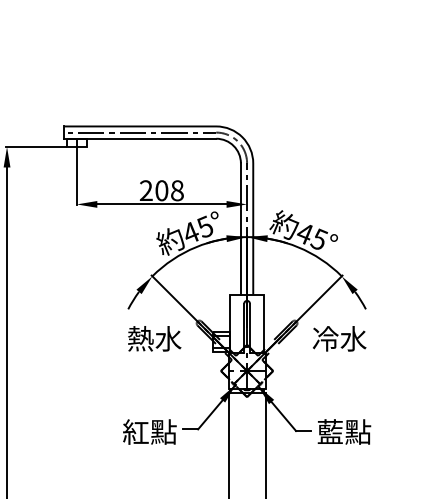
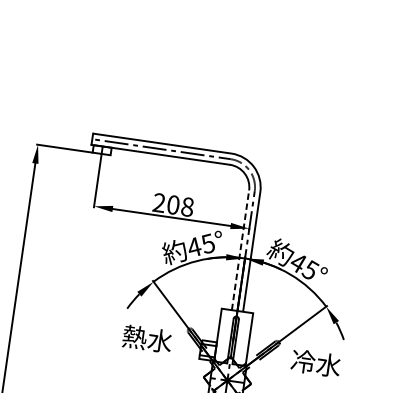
line: (240, 229) -> (240, 250), solid -> dashed

